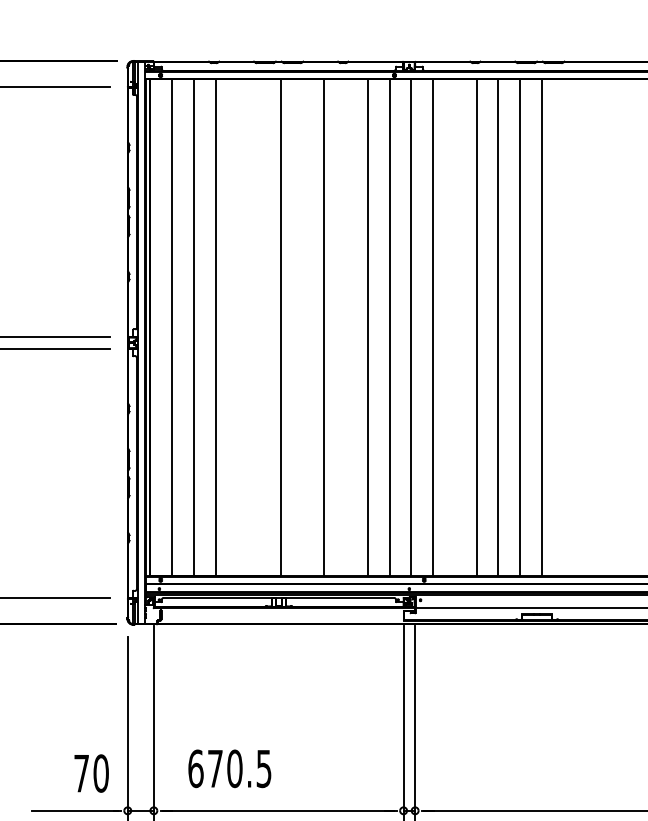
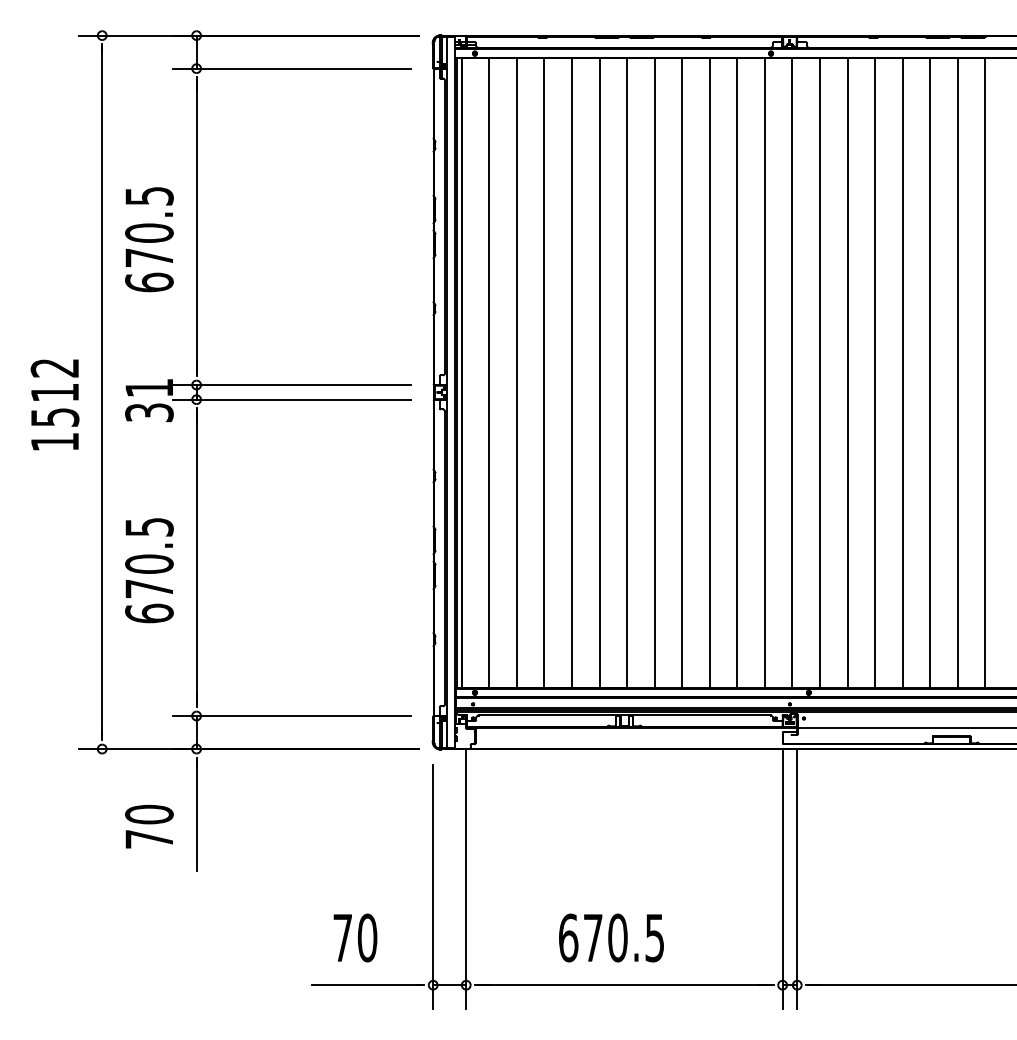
line: (237, 327) -> (572, 372), added
line: (259, 327) -> (599, 372), added
line: (302, 327) -> (654, 372), added
line: (345, 327) -> (709, 372), added
line: (454, 327) -> (847, 372), added
line: (563, 327) -> (985, 372), added
text: (229, 768) -> (611, 937), moved
text: (91, 773) -> (355, 937), moved

